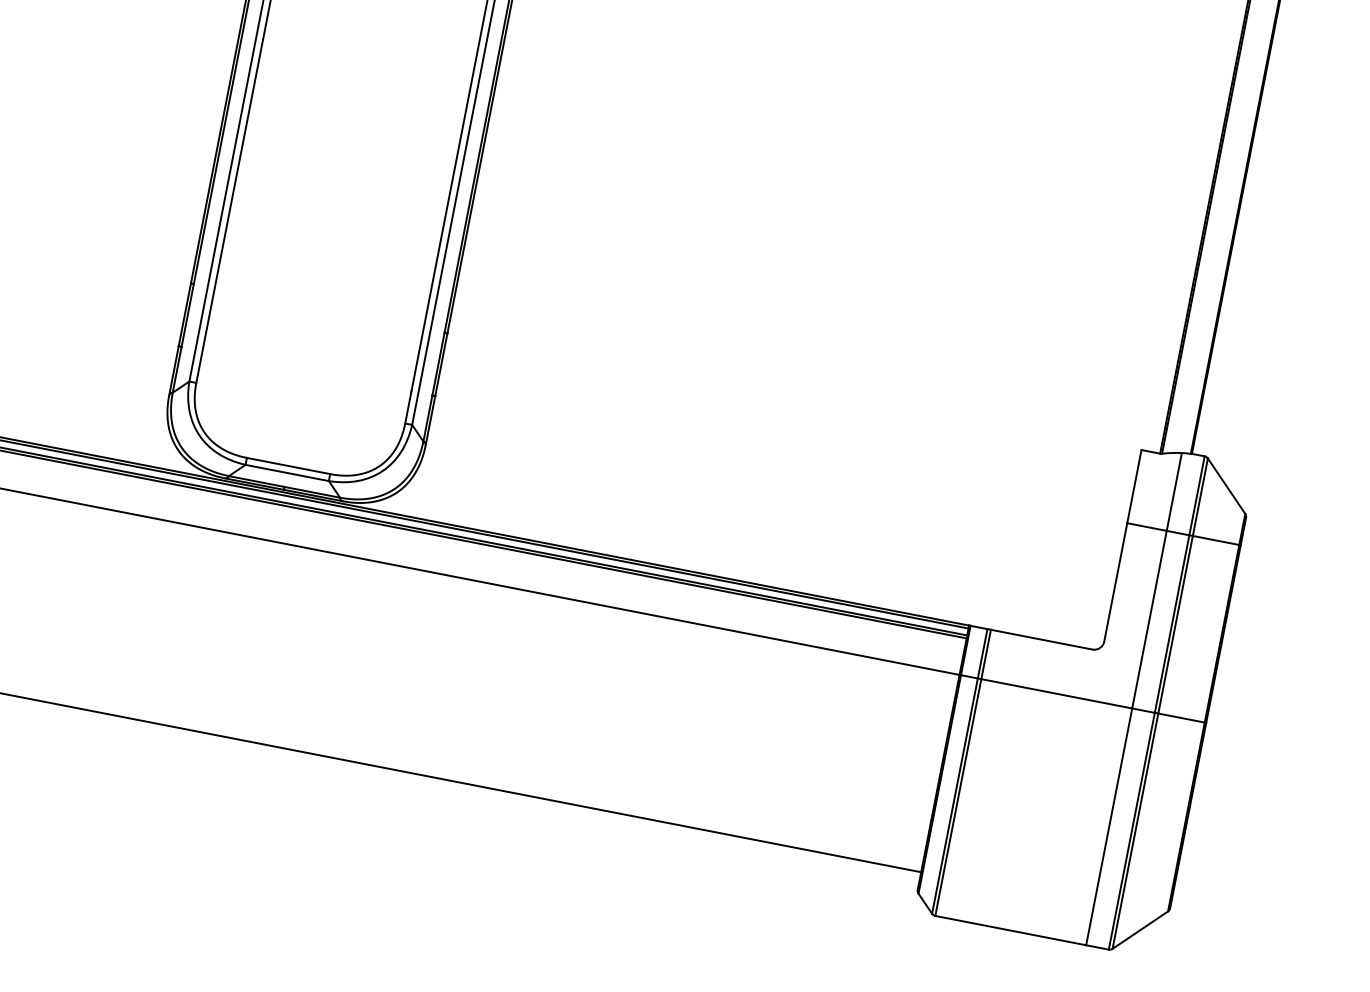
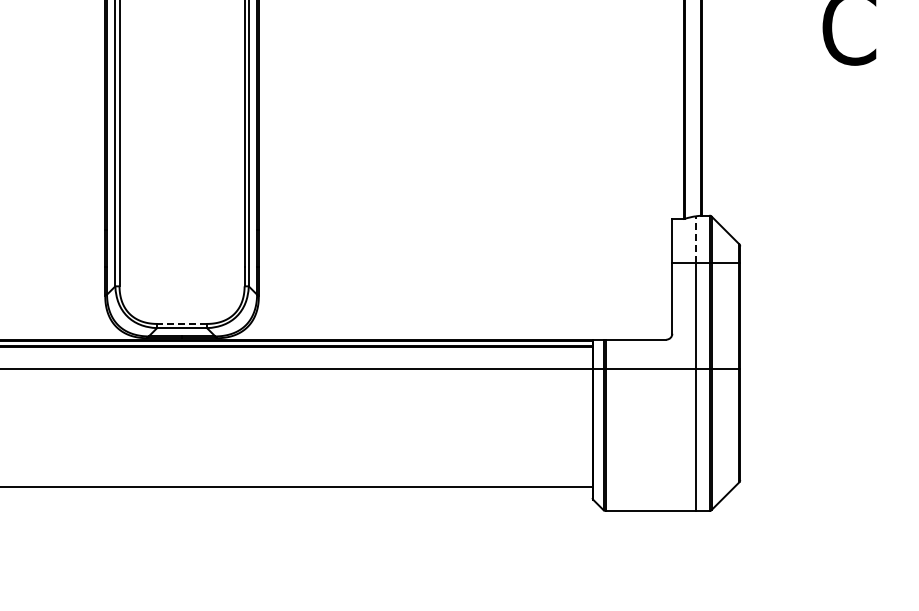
line: (289, 465) -> (182, 323), solid -> dashed
line: (1173, 491) -> (695, 239), solid -> dashed

